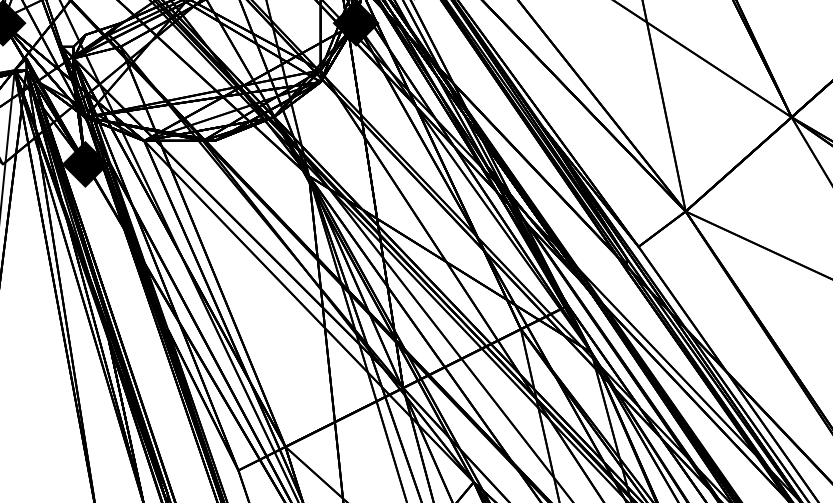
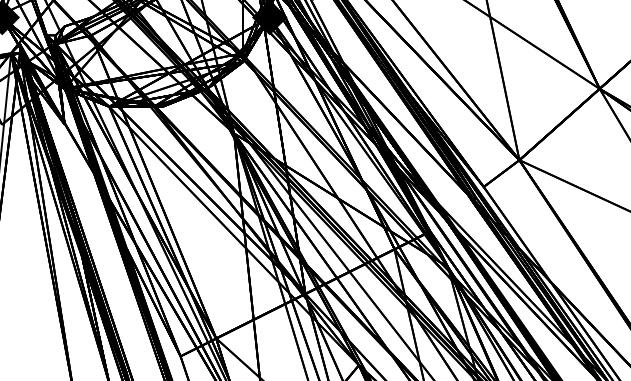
fill: (85, 164) -> (64, 124), removed

